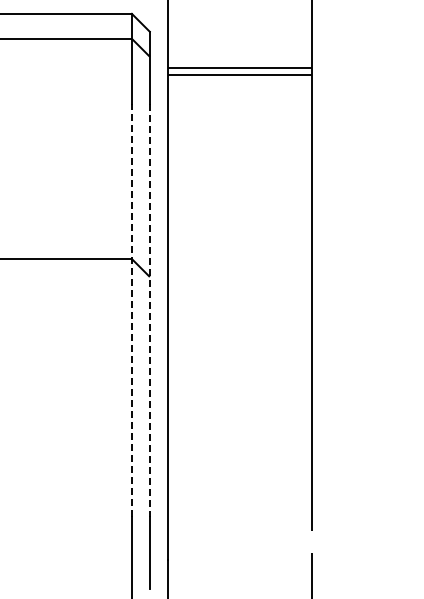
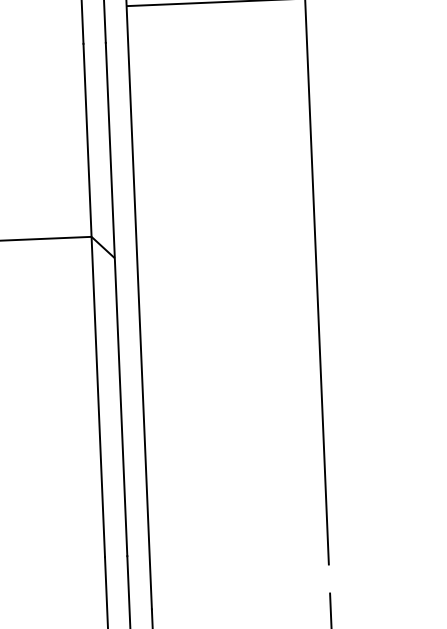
line: (131, 310) -> (93, 300), dashed -> solid
line: (149, 310) -> (116, 299), dashed -> solid

